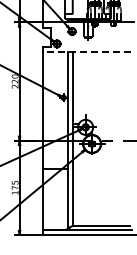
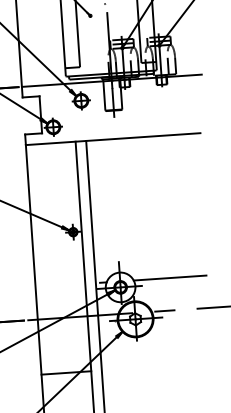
line: (86, 52) -> (112, 140), dashed -> solid
line: (110, 124) -> (169, 278), added

